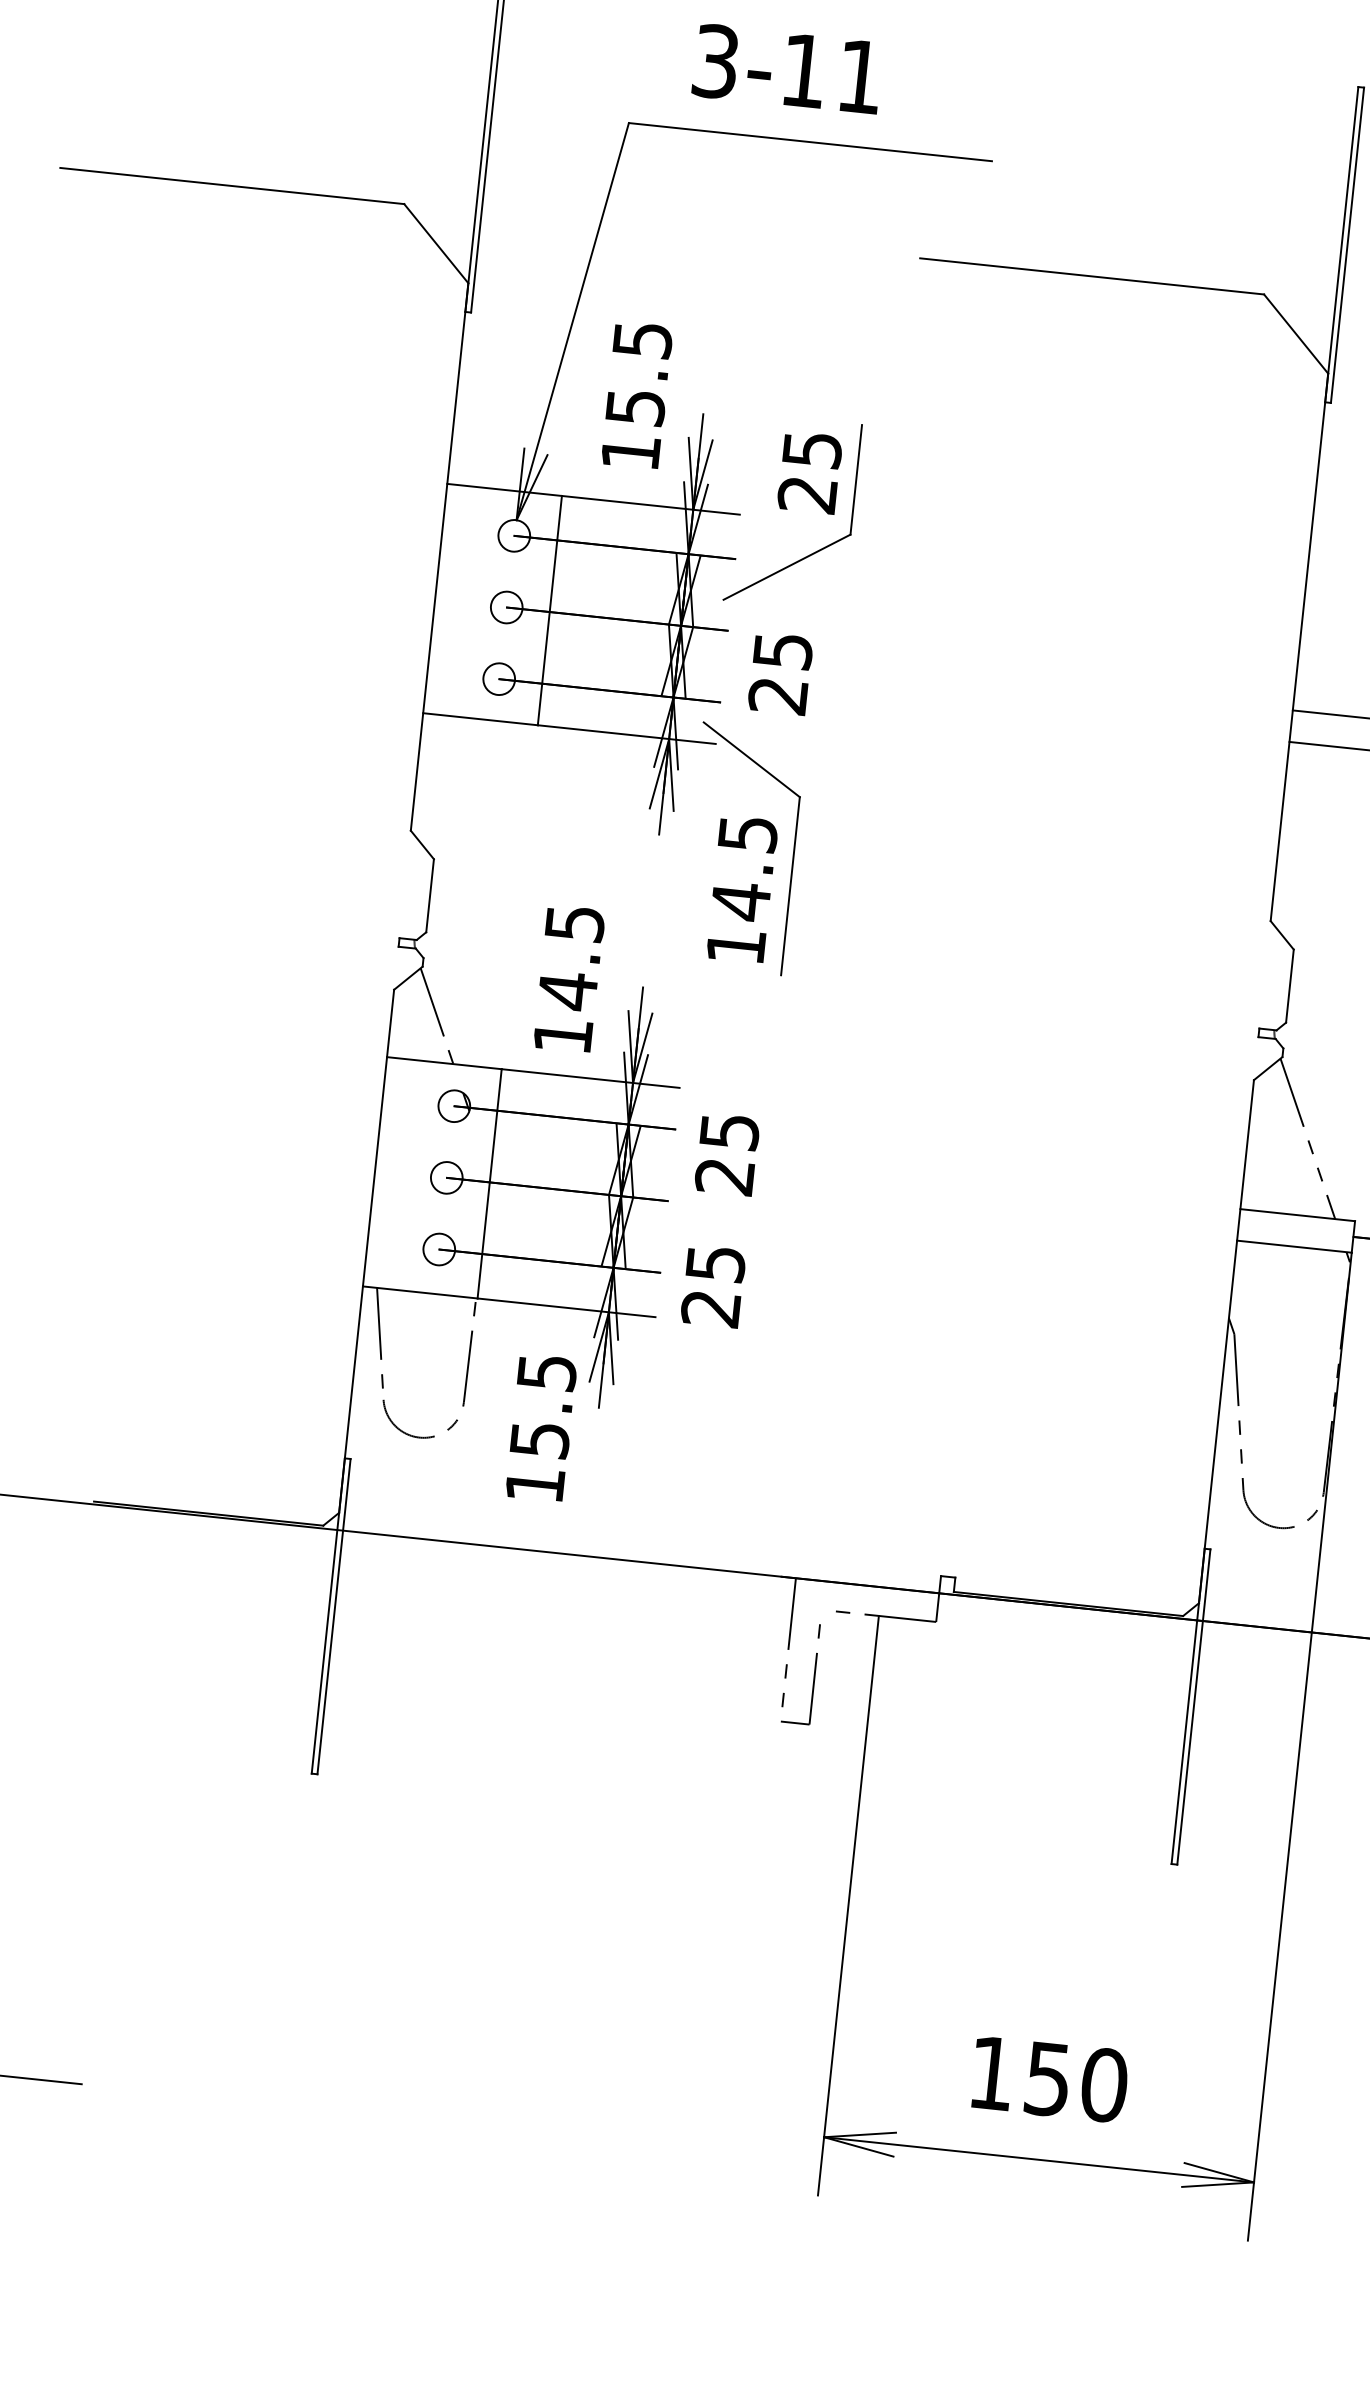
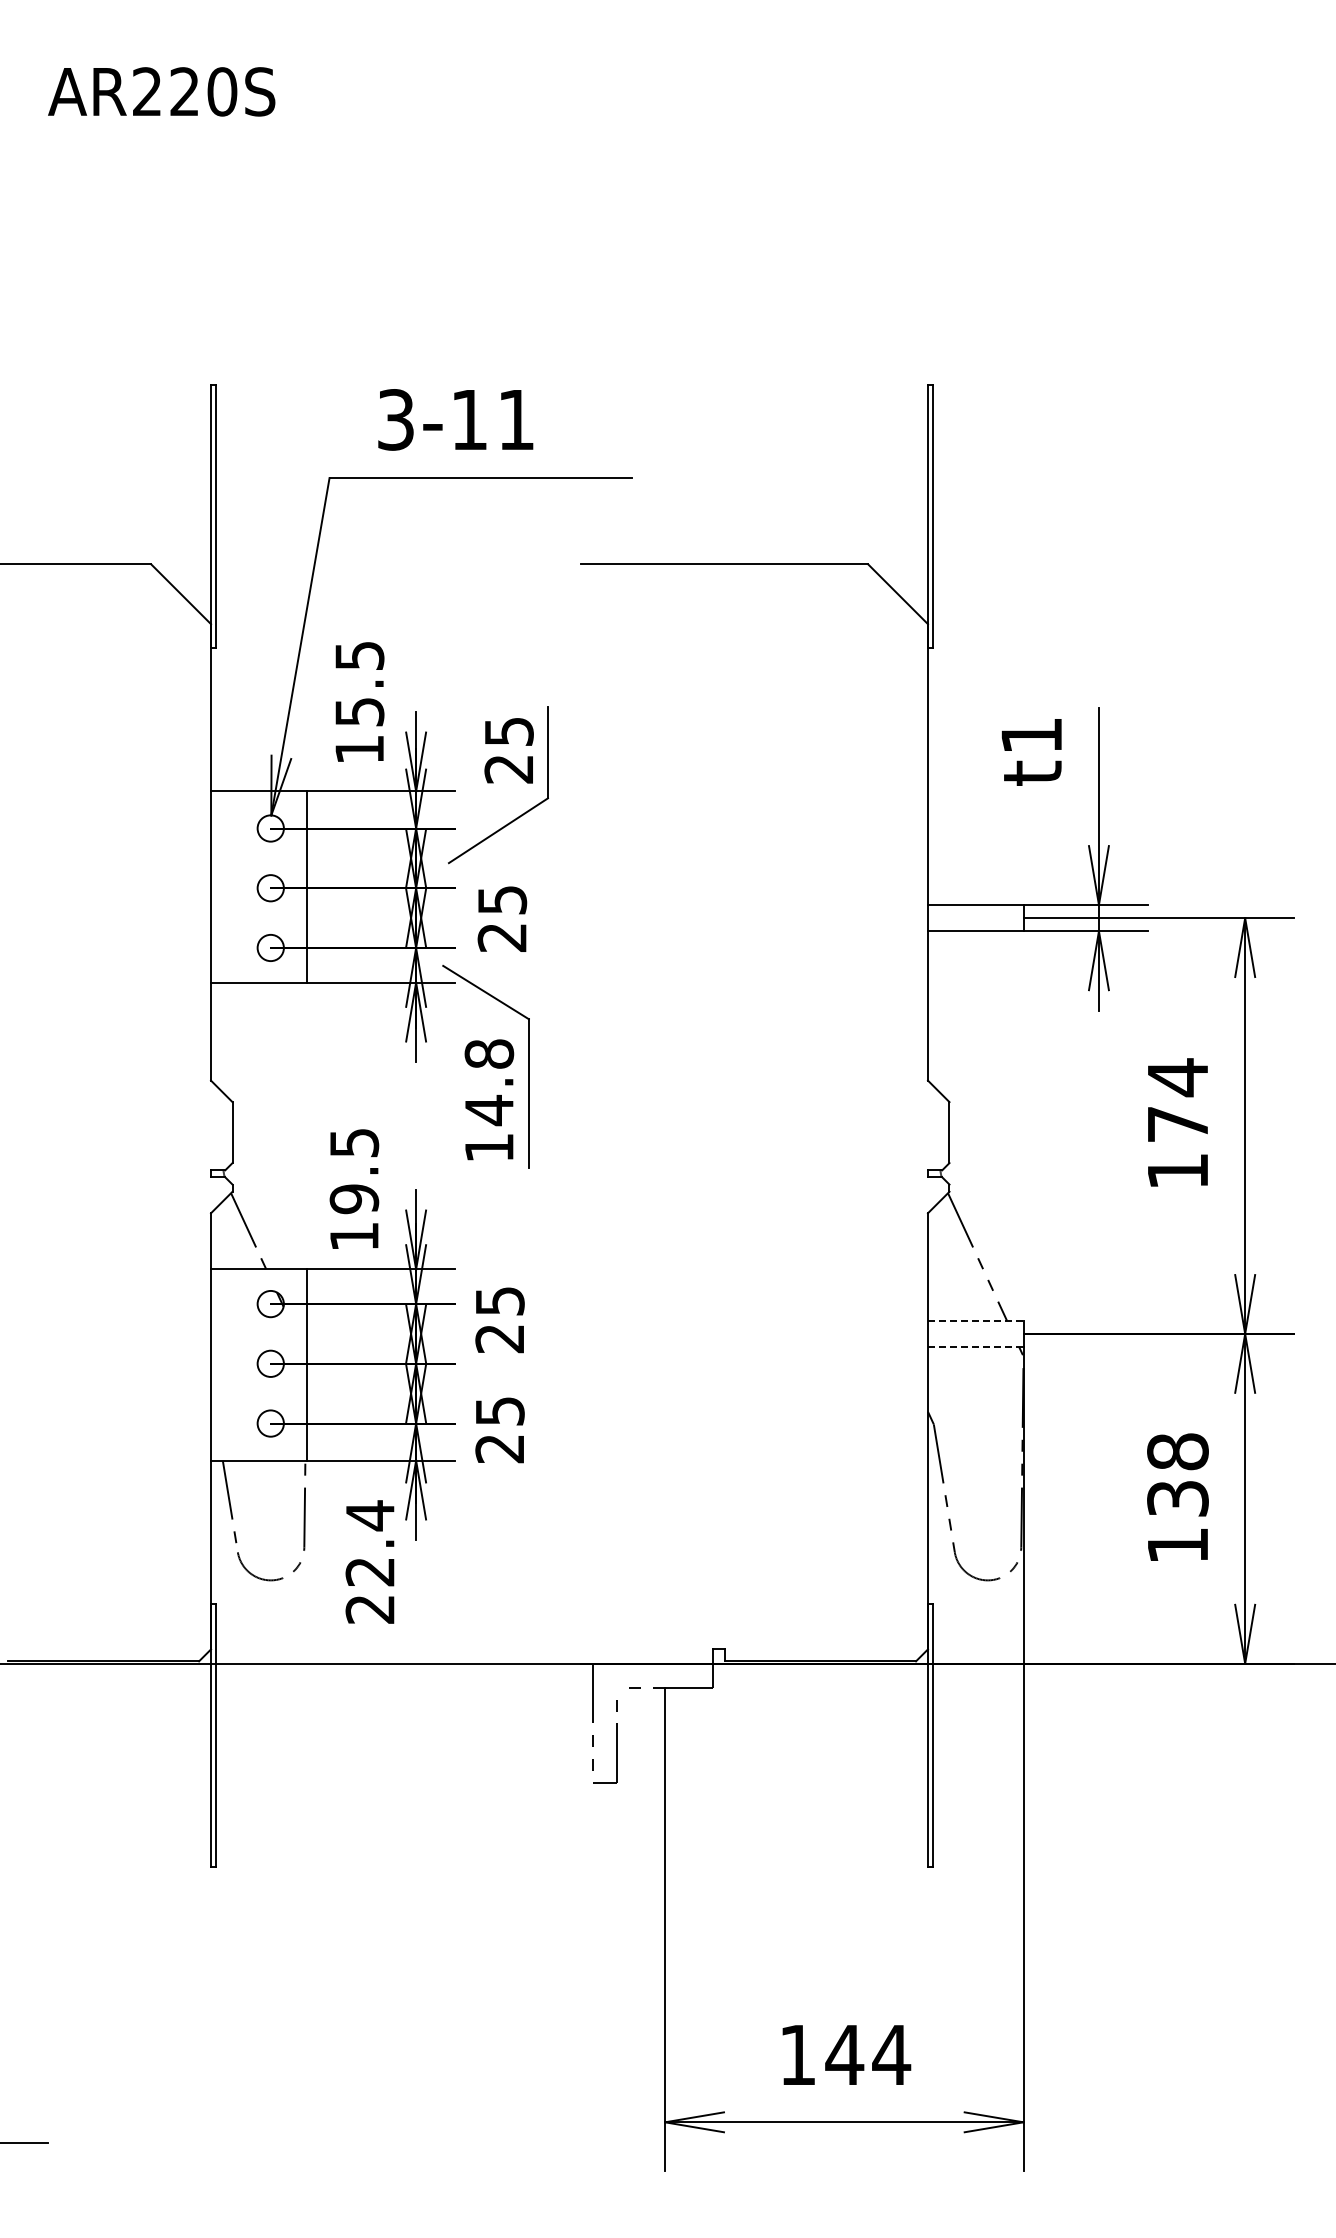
text: (748, 833) -> (489, 1053), 14.5 -> 14.8
text: (568, 990) -> (354, 1198), 14.5 -> 19.5
line: (1297, 1214) -> (975, 1320), solid -> dashed
line: (1294, 1247) -> (975, 1347), solid -> dashed
text: (541, 1427) -> (370, 1561), 15.5 -> 22.4
text: (1076, 2082) -> (868, 2055), 150 -> 144

